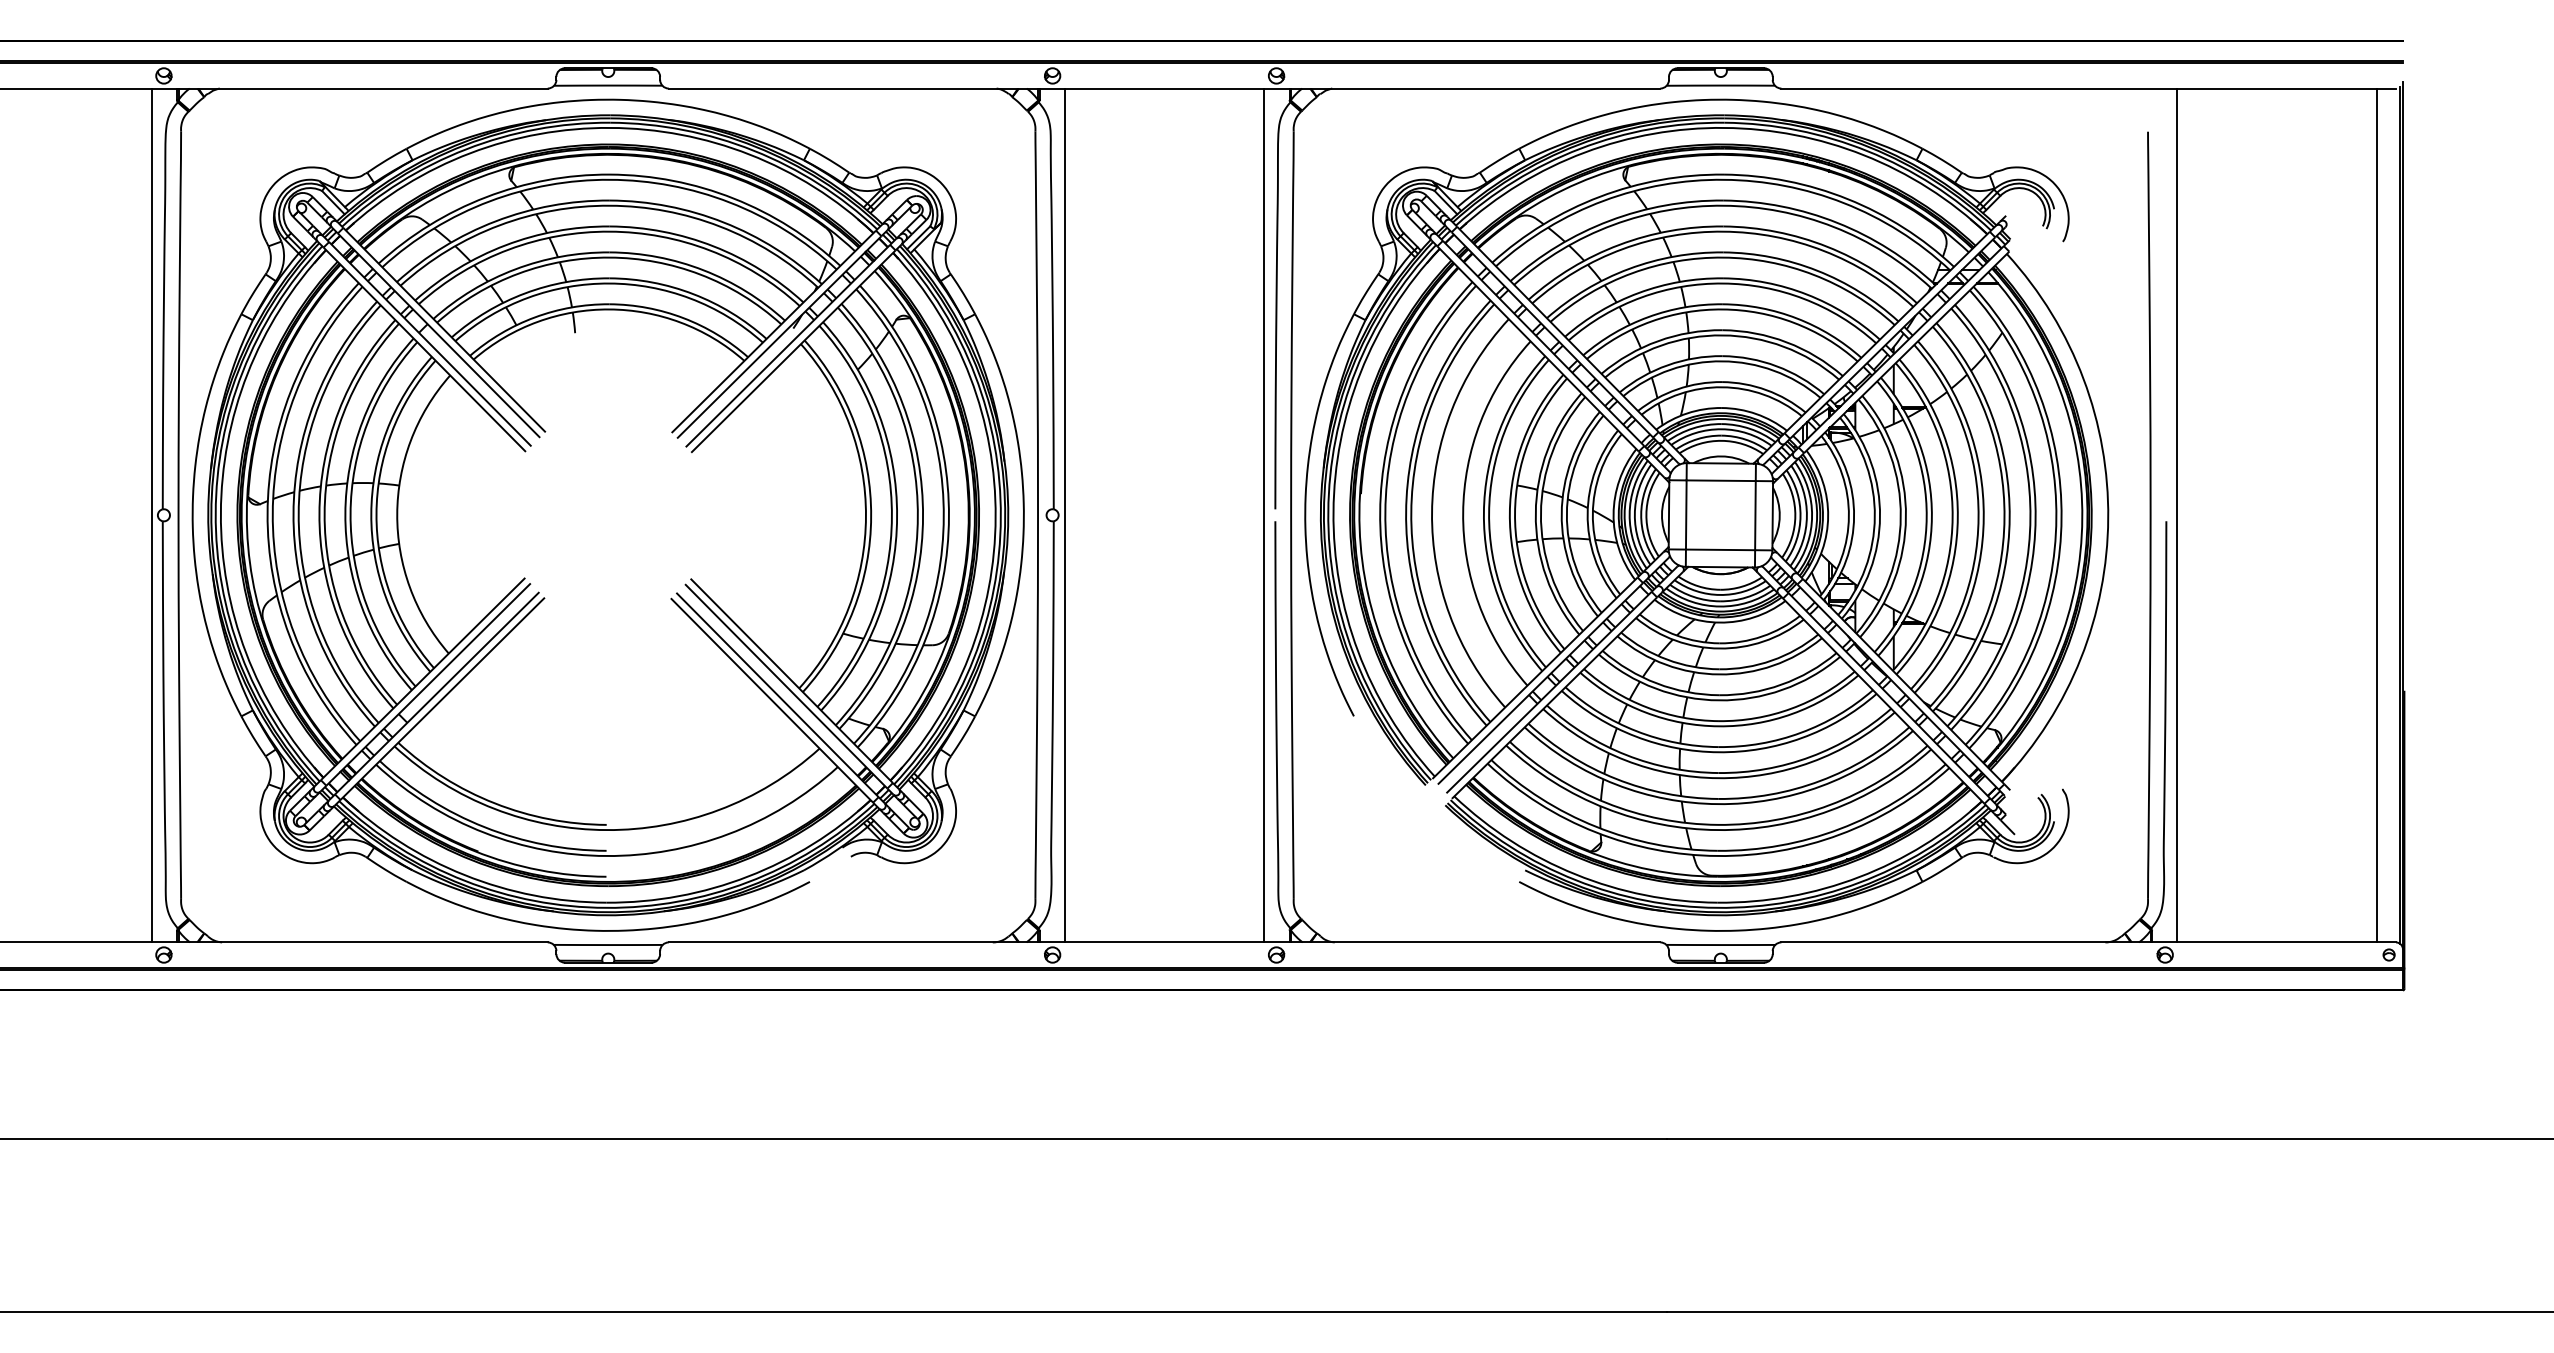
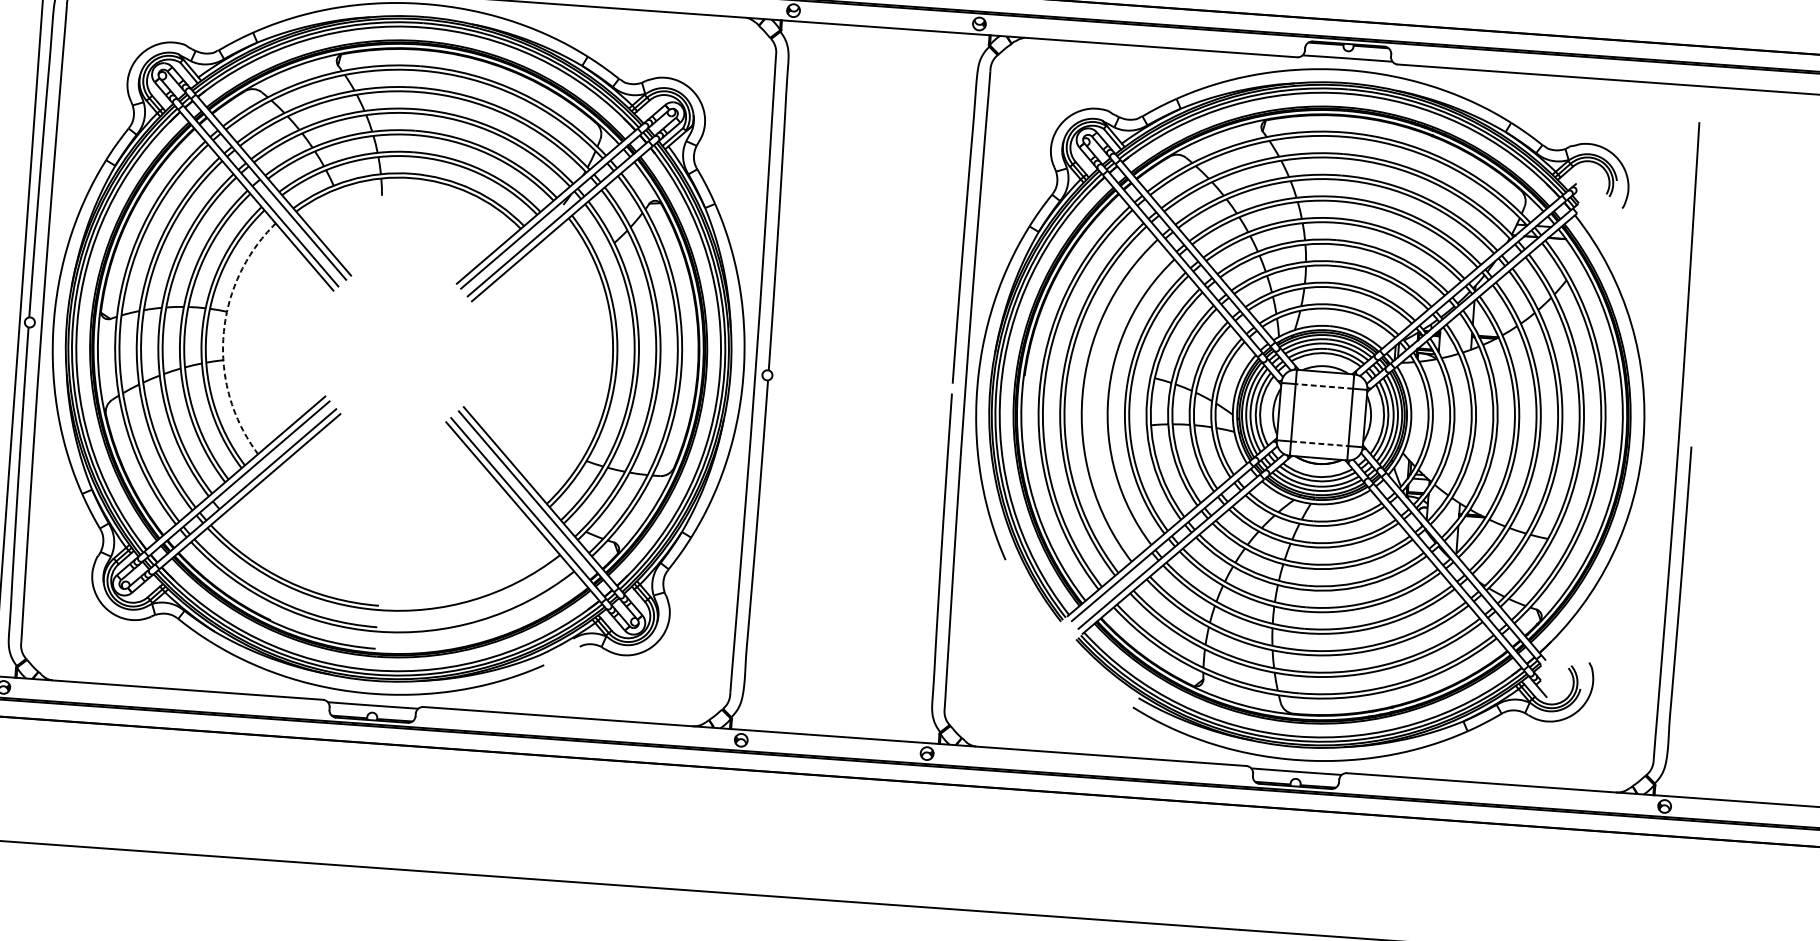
line: (1721, 480) -> (1324, 386), solid -> dashed
arc: (397, 514) -> (223, 335), solid -> dashed
line: (1064, 515) -> (777, 376), removed
line: (1264, 515) -> (943, 388), removed
line: (2177, 515) -> (1701, 442), removed
line: (1720, 549) -> (1319, 443), solid -> dashed

